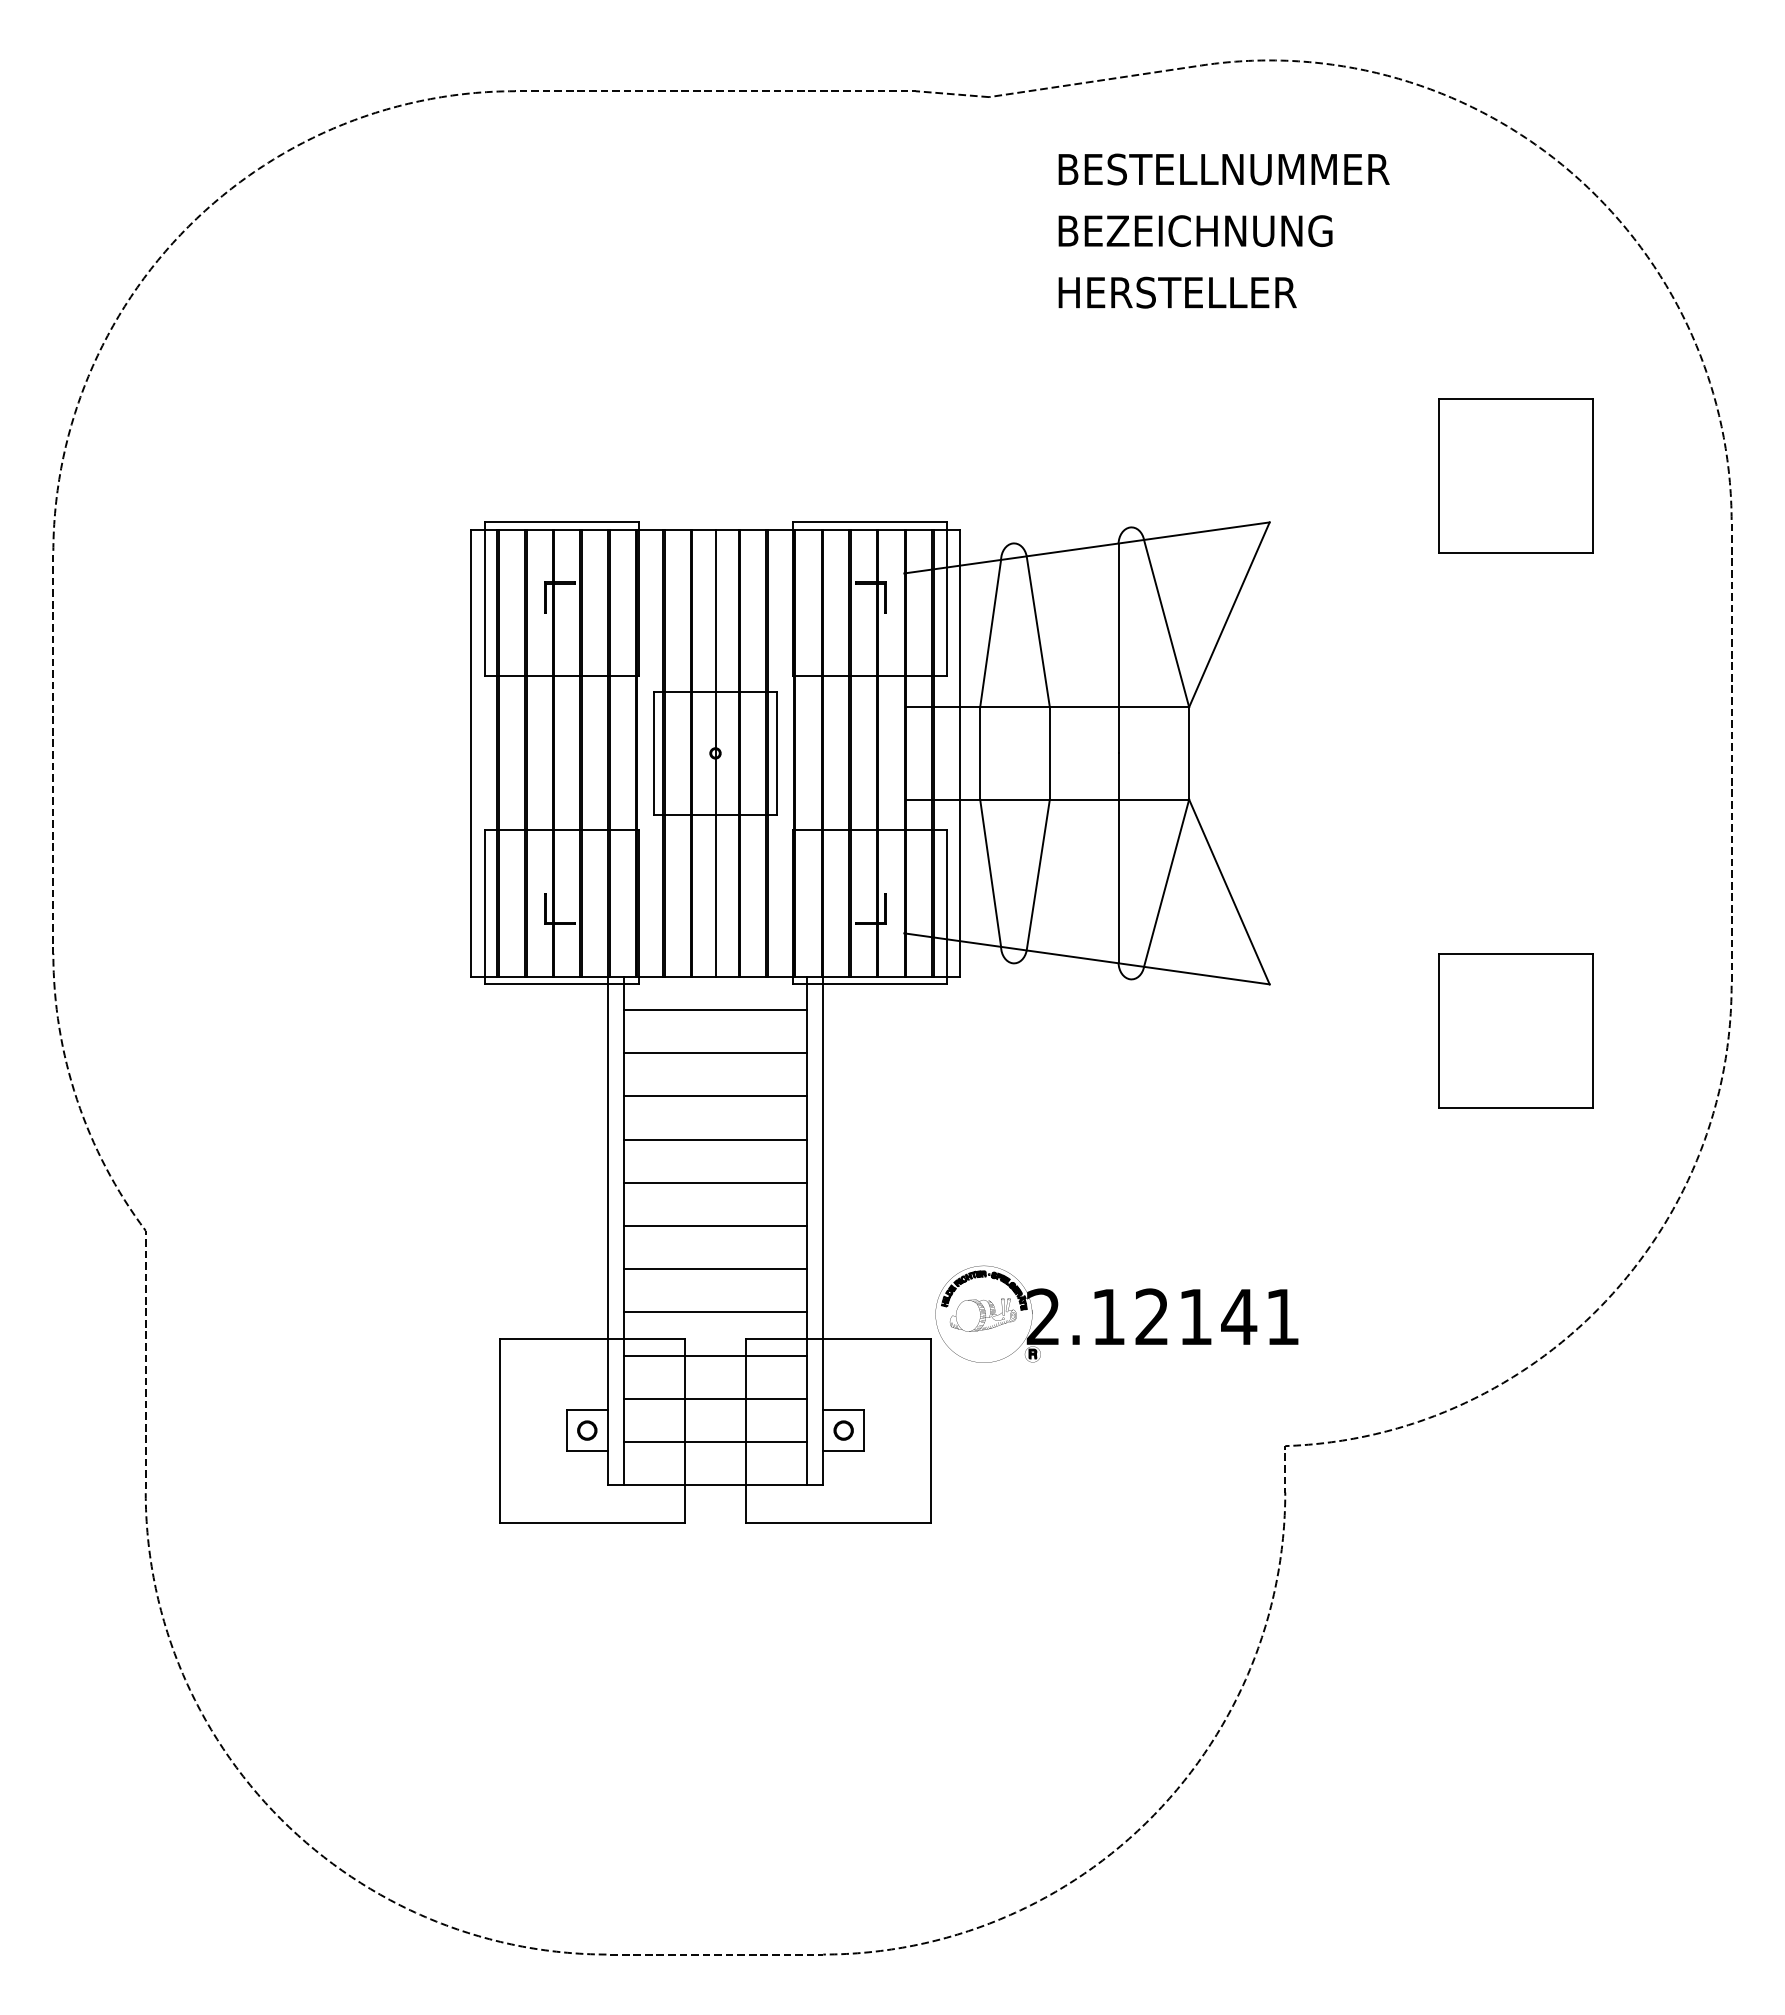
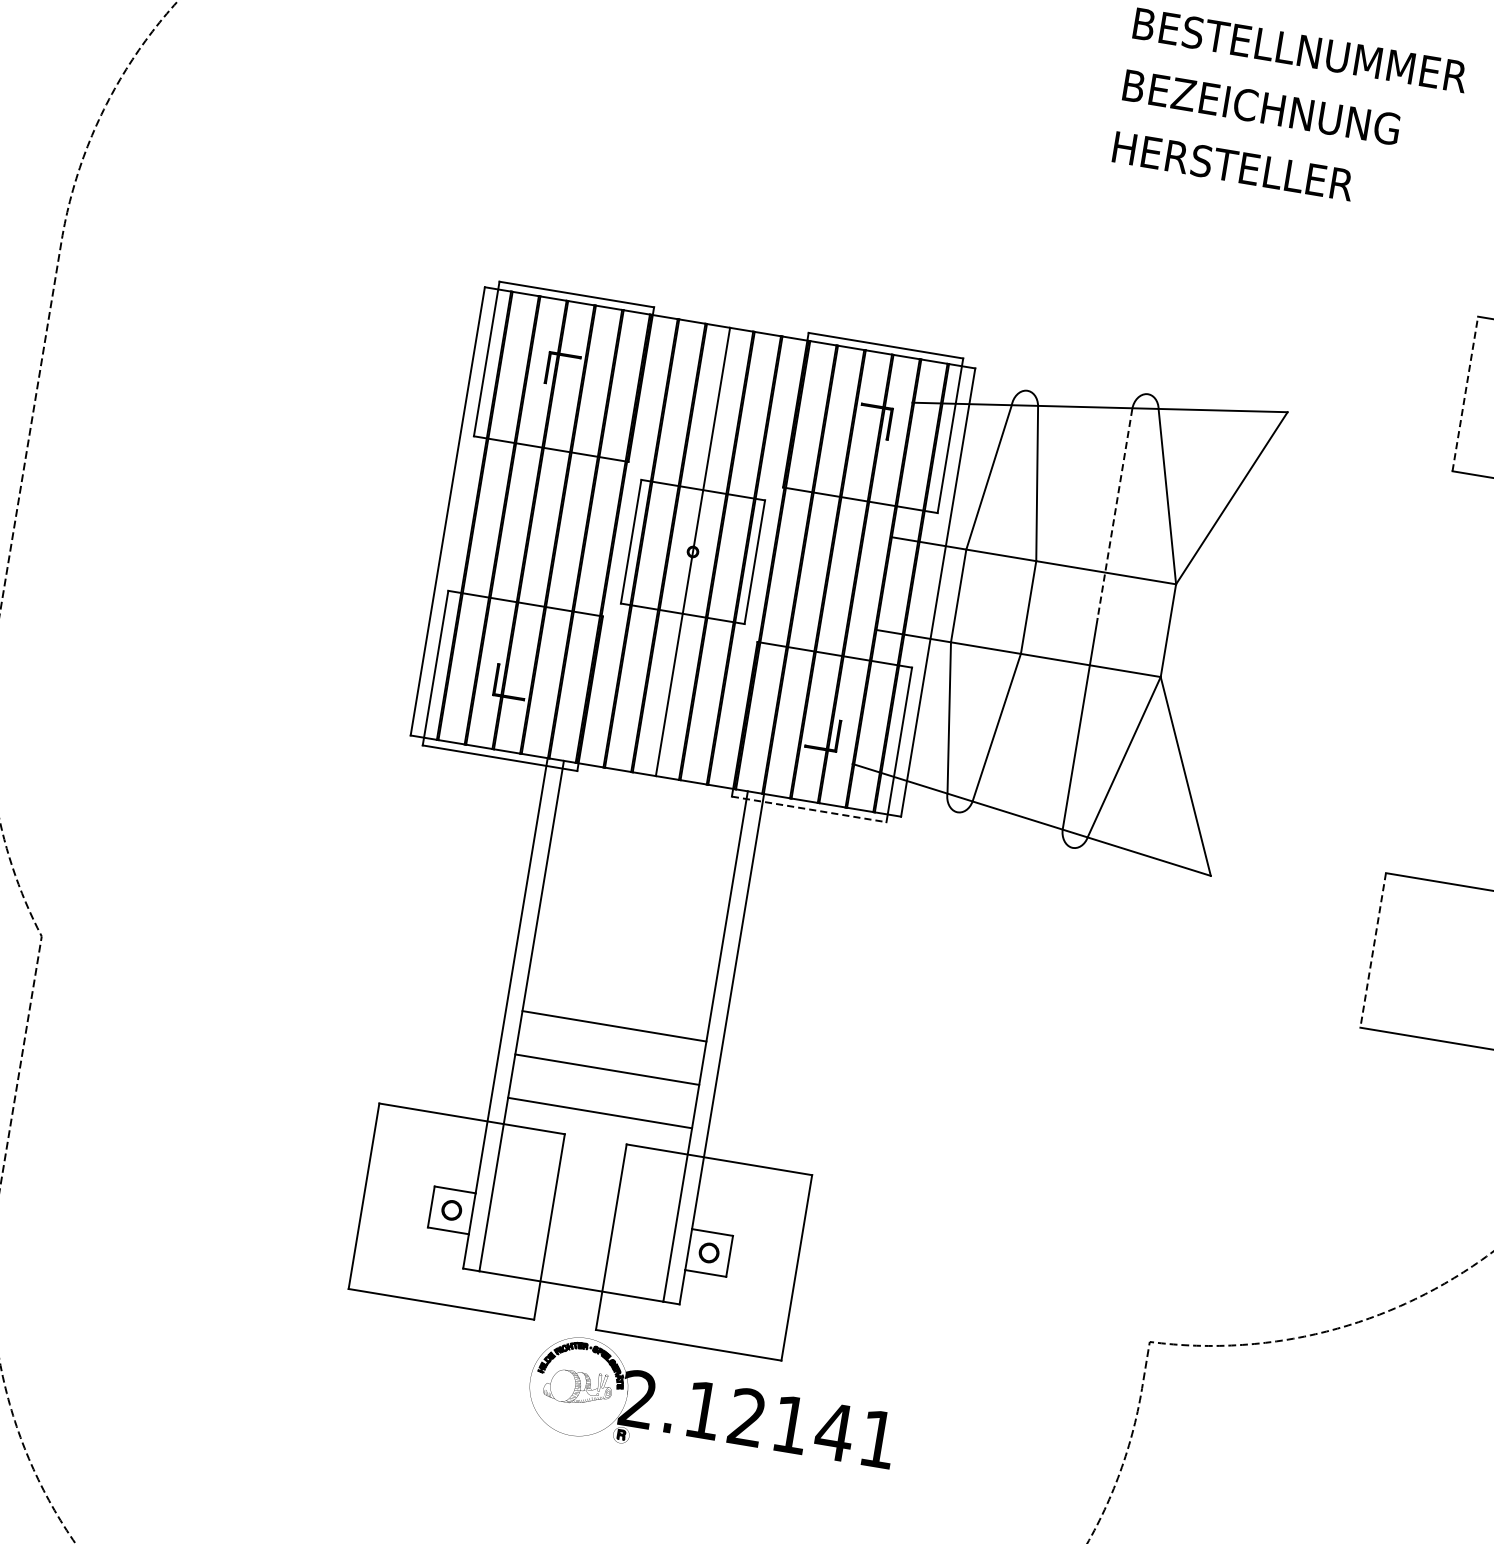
line: (1439, 476) -> (1465, 394), solid -> dashed
line: (1118, 648) -> (1114, 513), solid -> dashed
line: (869, 984) -> (809, 809), solid -> dashed
line: (715, 1009) -> (650, 809), removed
line: (1439, 1030) -> (1373, 950), solid -> dashed
line: (715, 1053) -> (643, 853), removed
line: (715, 1096) -> (635, 896), removed
line: (715, 1139) -> (628, 939), removed
line: (715, 1182) -> (621, 982), removed
part: (1116, 1313) -> (712, 1408), moved
line: (715, 1355) -> (592, 1156), removed
line: (715, 1398) -> (585, 1199), removed
line: (715, 1442) -> (578, 1243), removed

